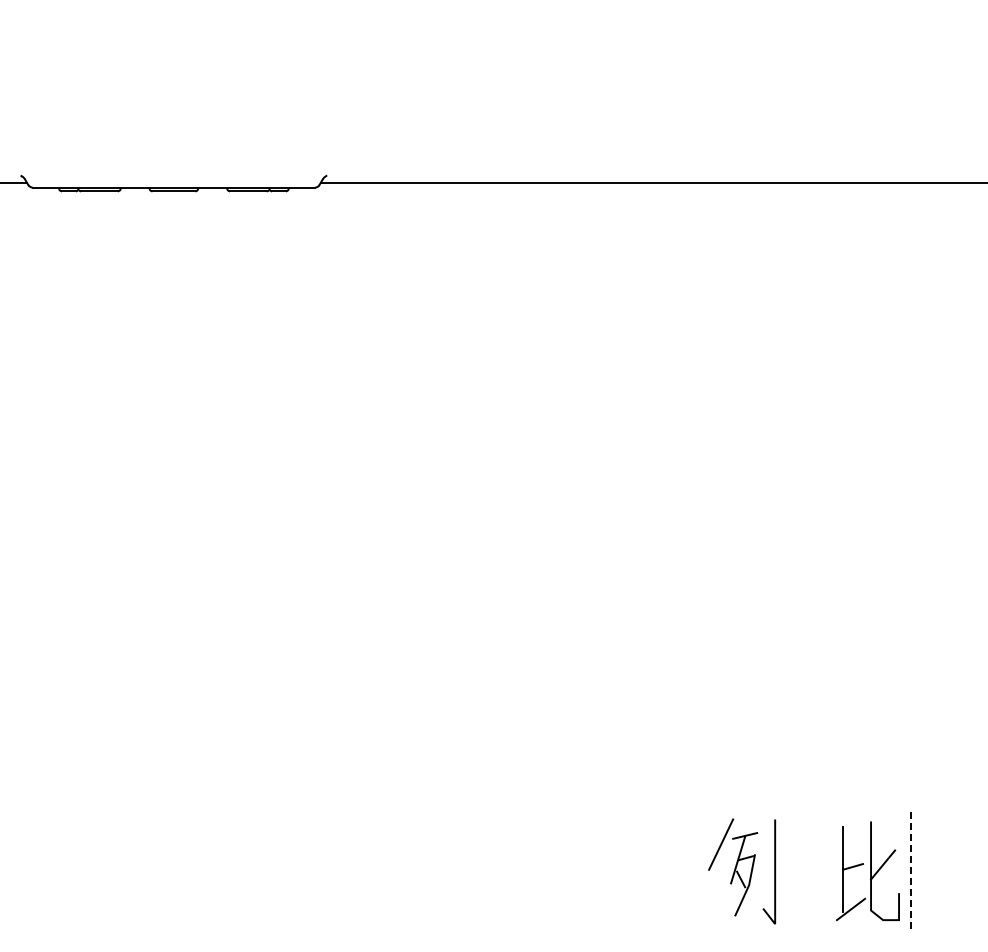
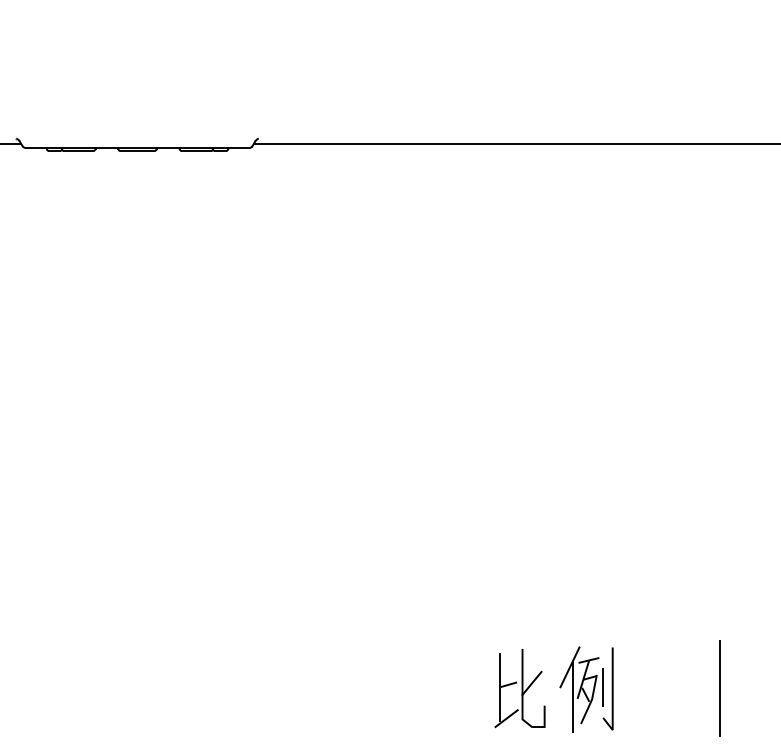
line: (763, 869) -> (603, 686), added
part: (867, 871) -> (519, 688), moved
line: (911, 872) -> (720, 689), dashed -> solid
line: (725, 882) -> (573, 697), added

